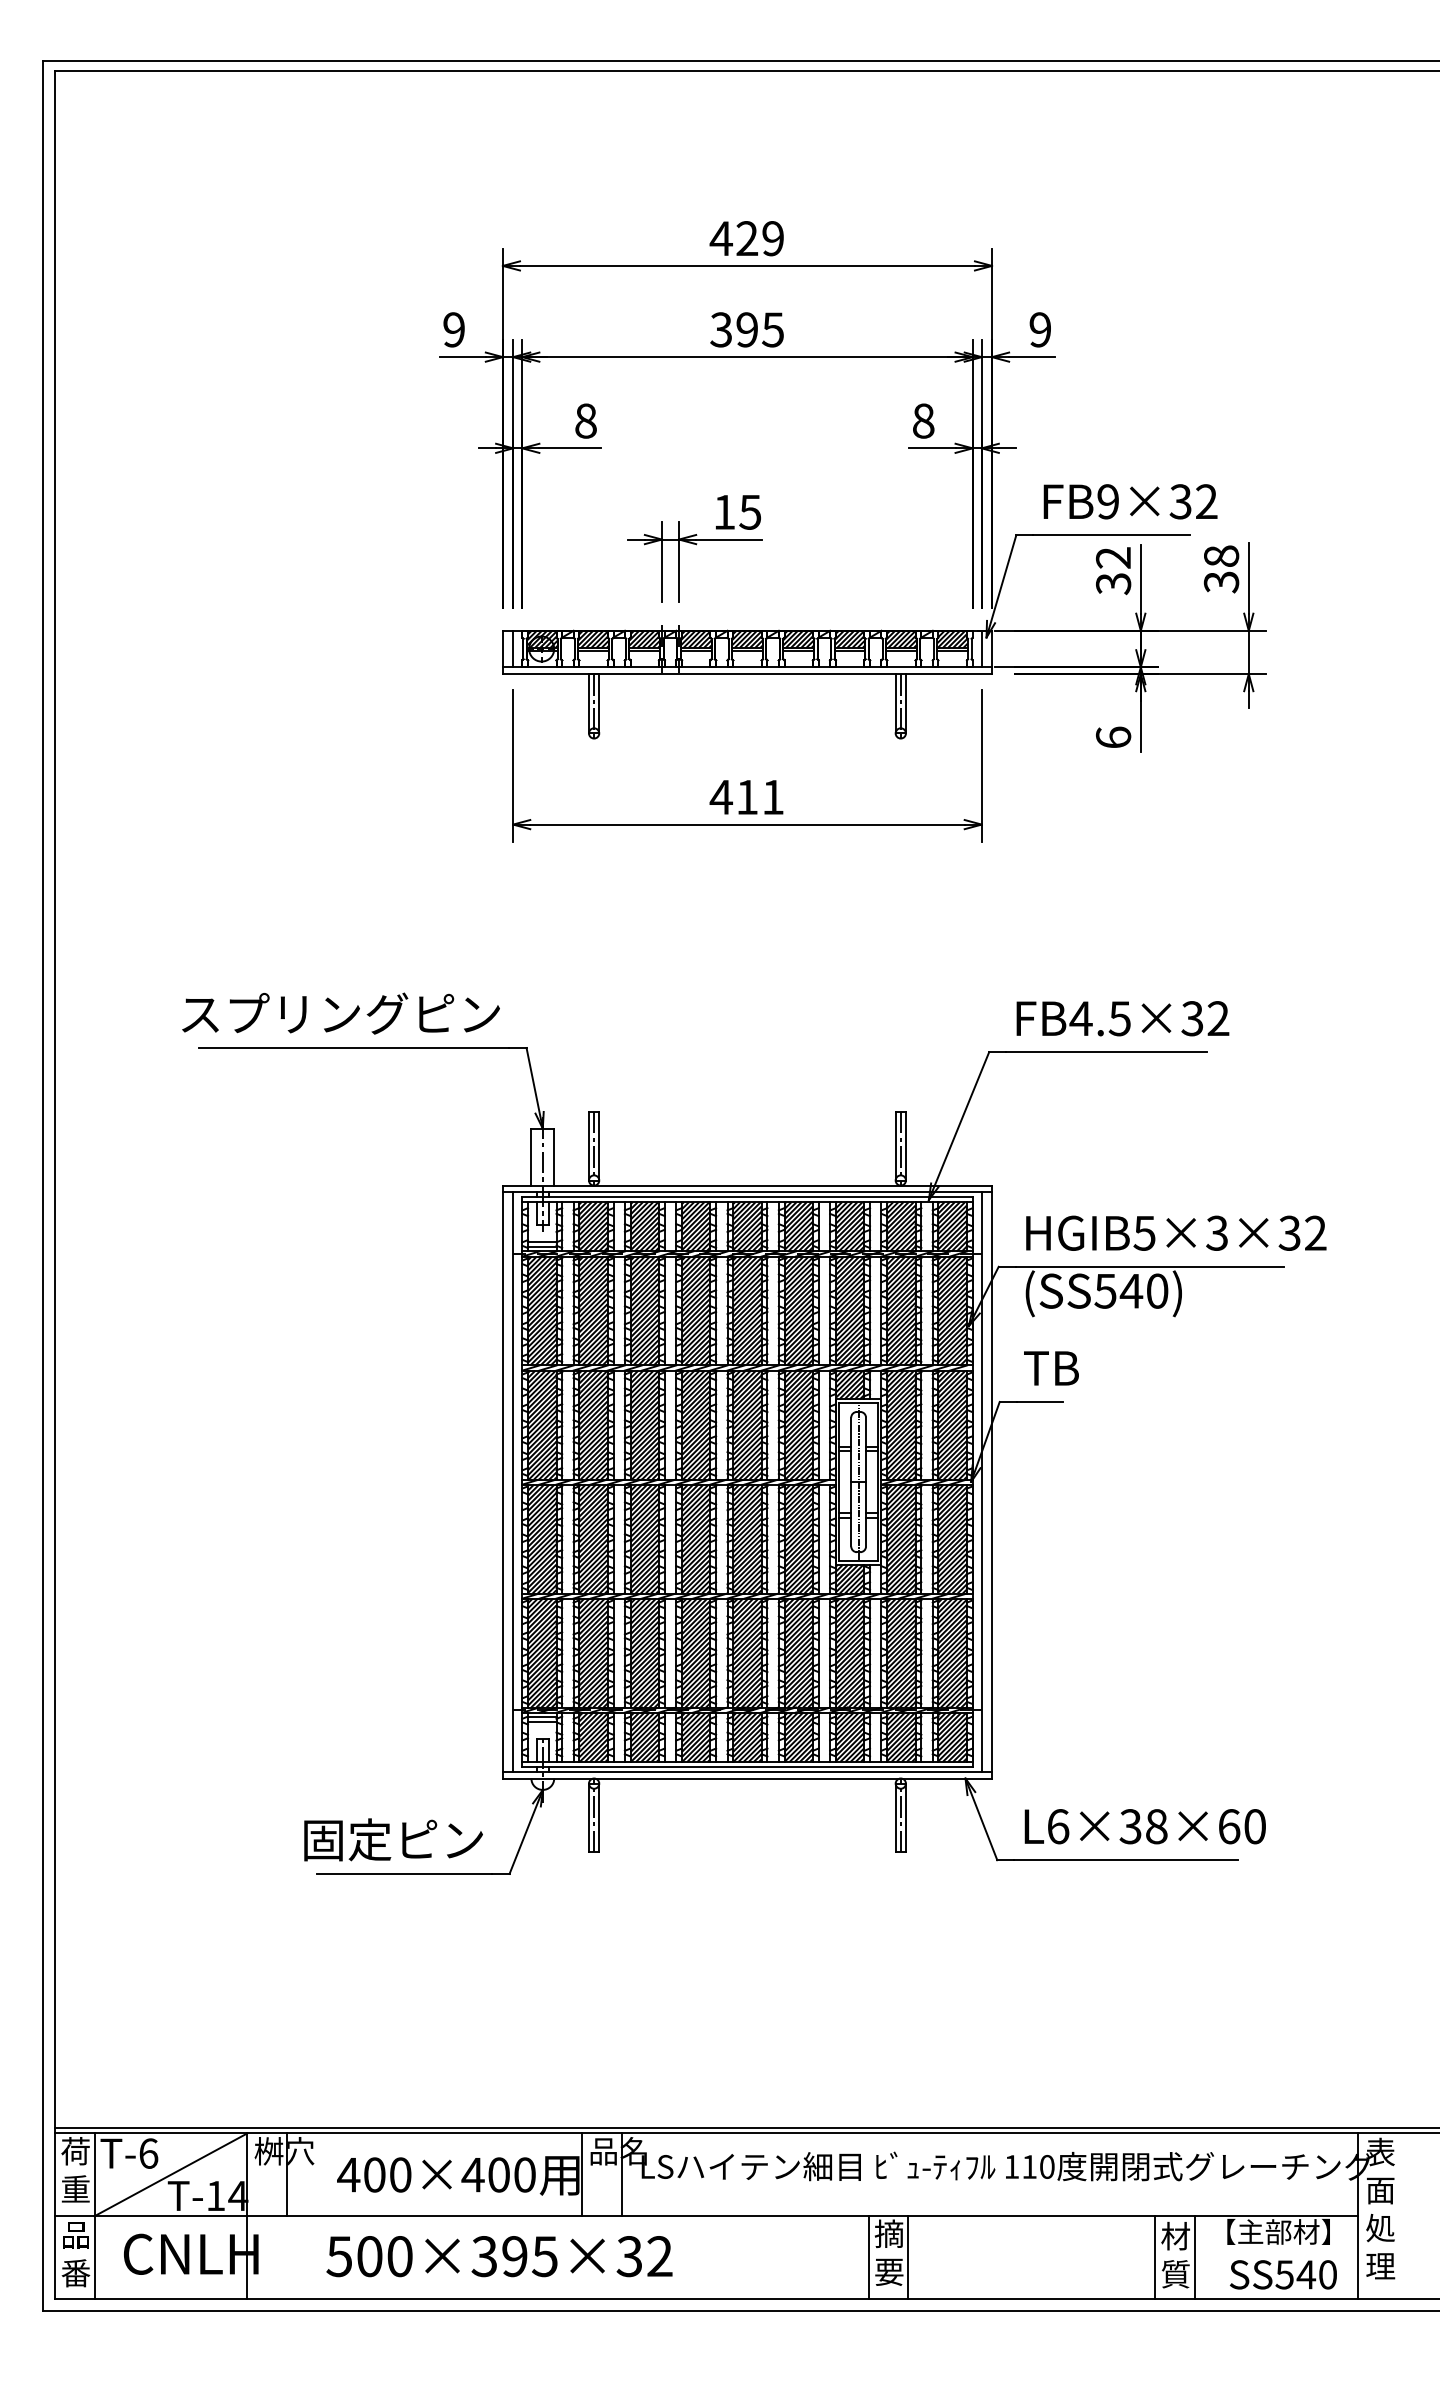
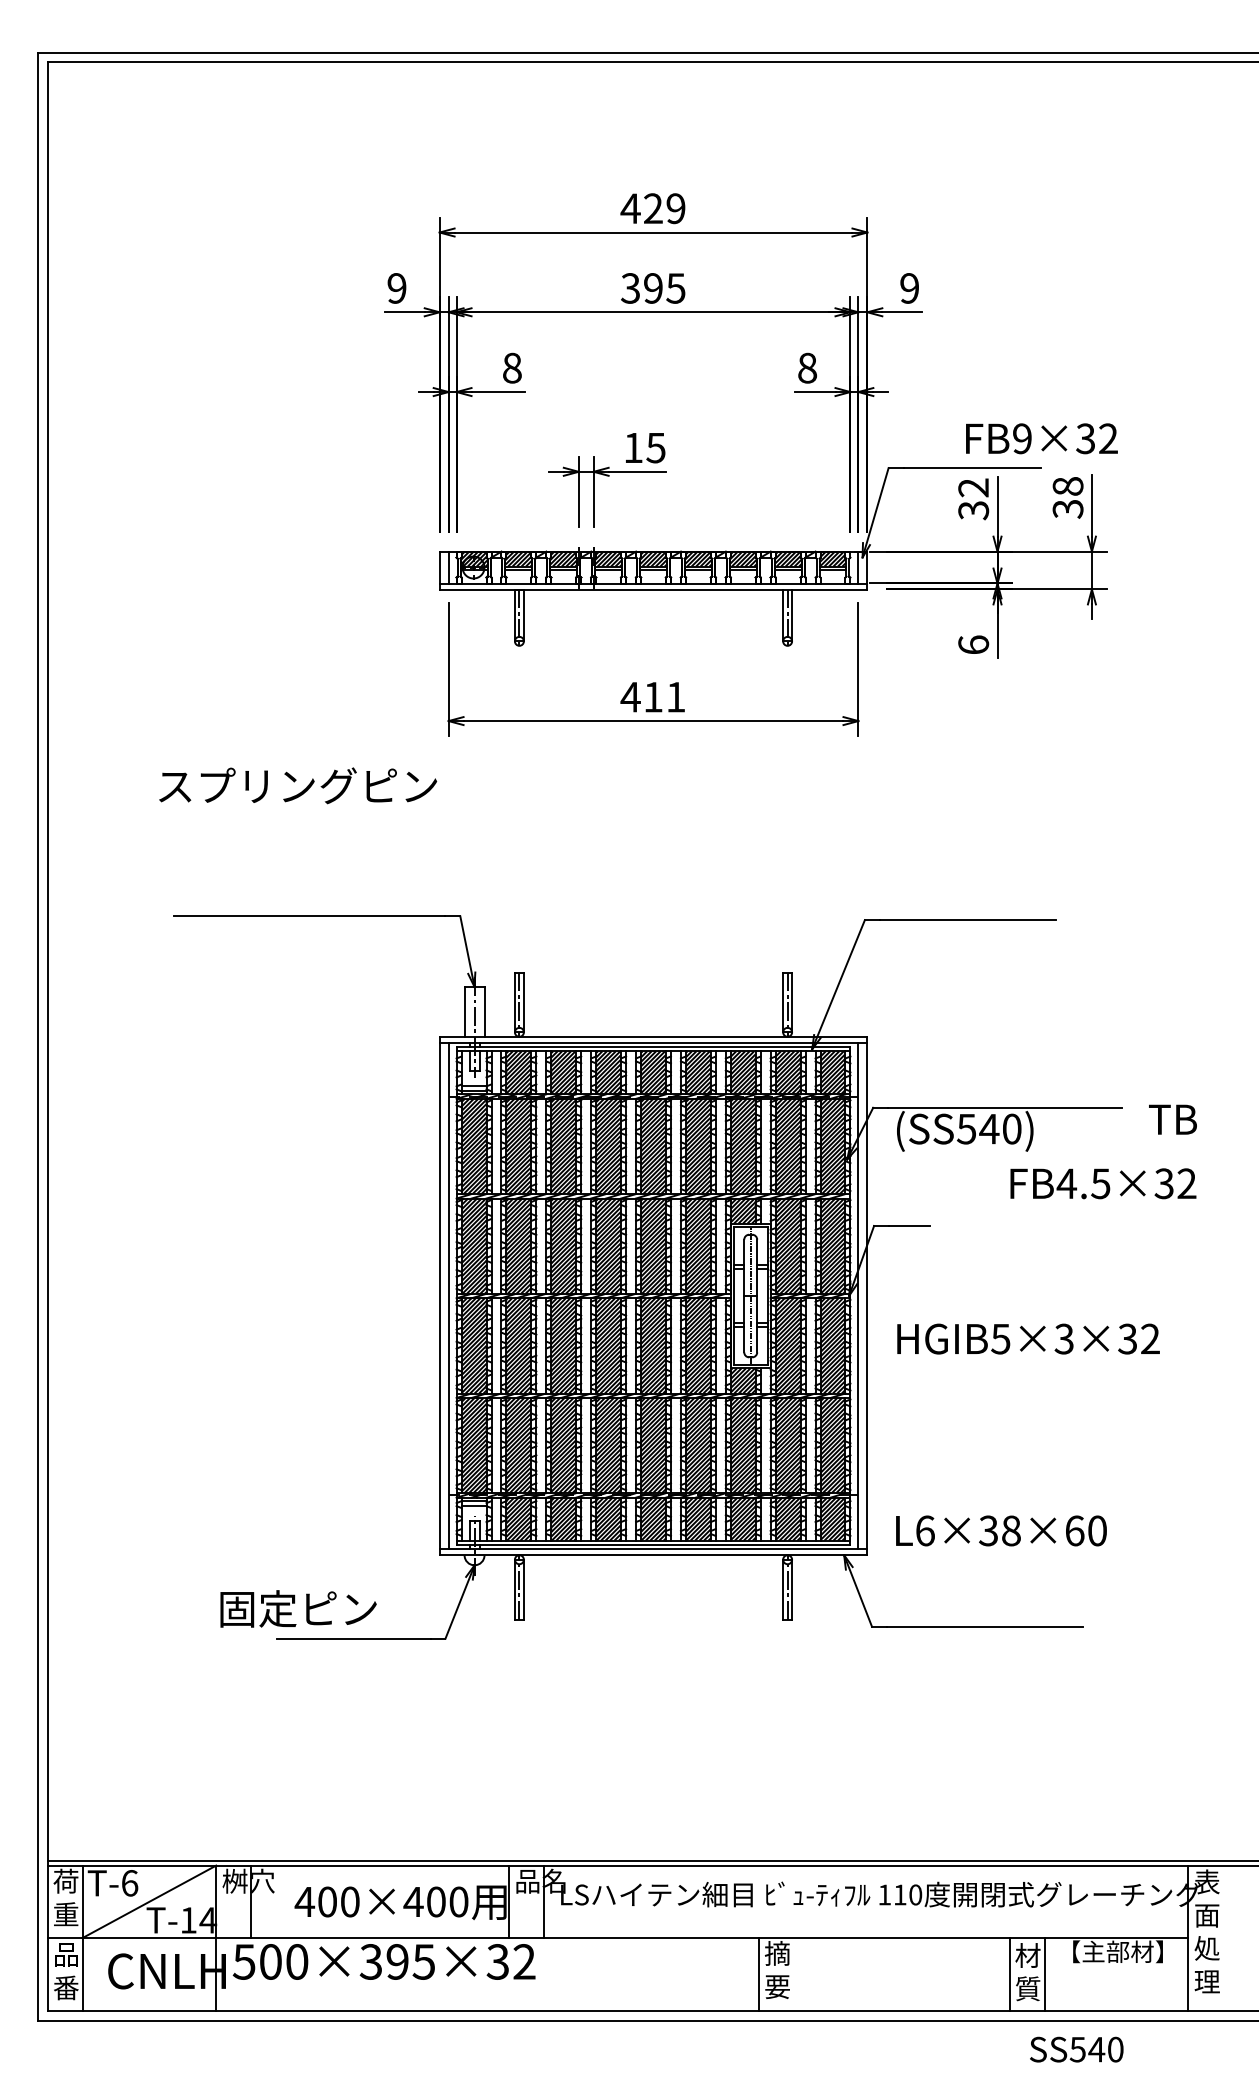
text: (1130, 501) -> (1041, 438), moved
text: (340, 1013) -> (297, 785), moved
text: (1122, 1018) -> (1103, 1183), moved
text: (1176, 1232) -> (1028, 1338), moved
text: (1051, 1368) -> (1173, 1119), moved
text: (1144, 1826) -> (1000, 1530), moved
text: (393, 1839) -> (298, 1608), moved
text: (499, 2256) -> (384, 1961), moved
line: (908, 2257) -> (794, 1974), removed
text: (1283, 2274) -> (1076, 2049), moved

